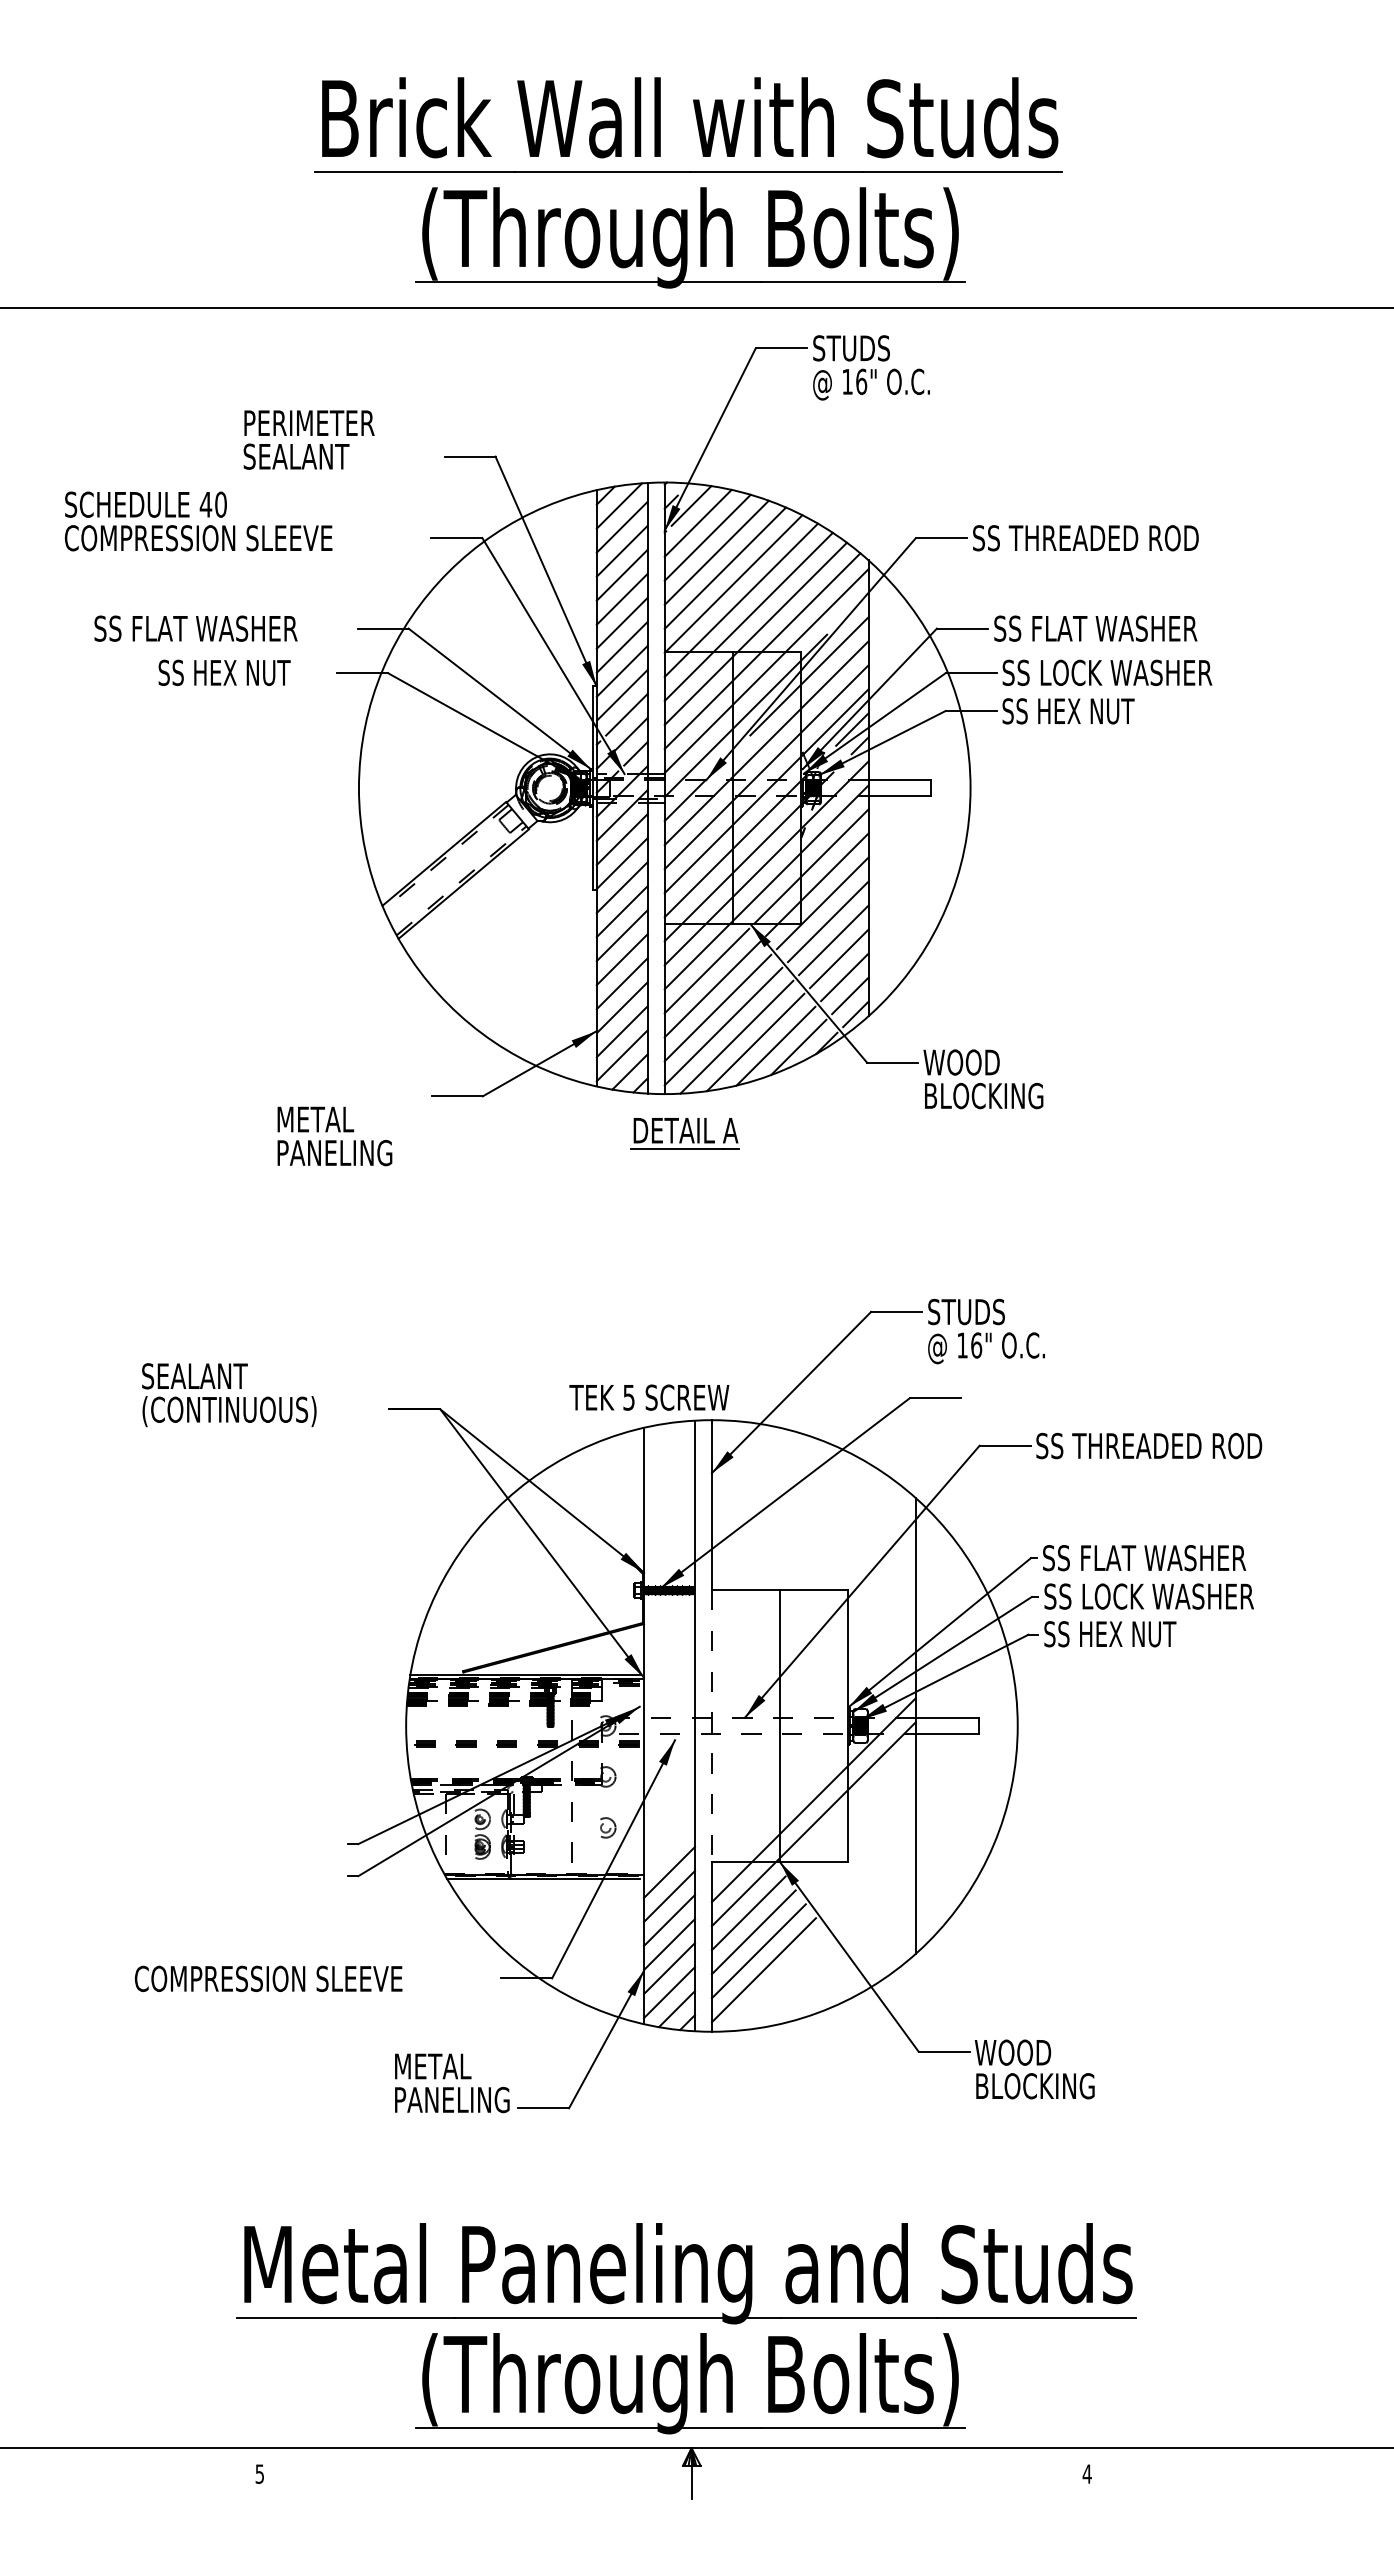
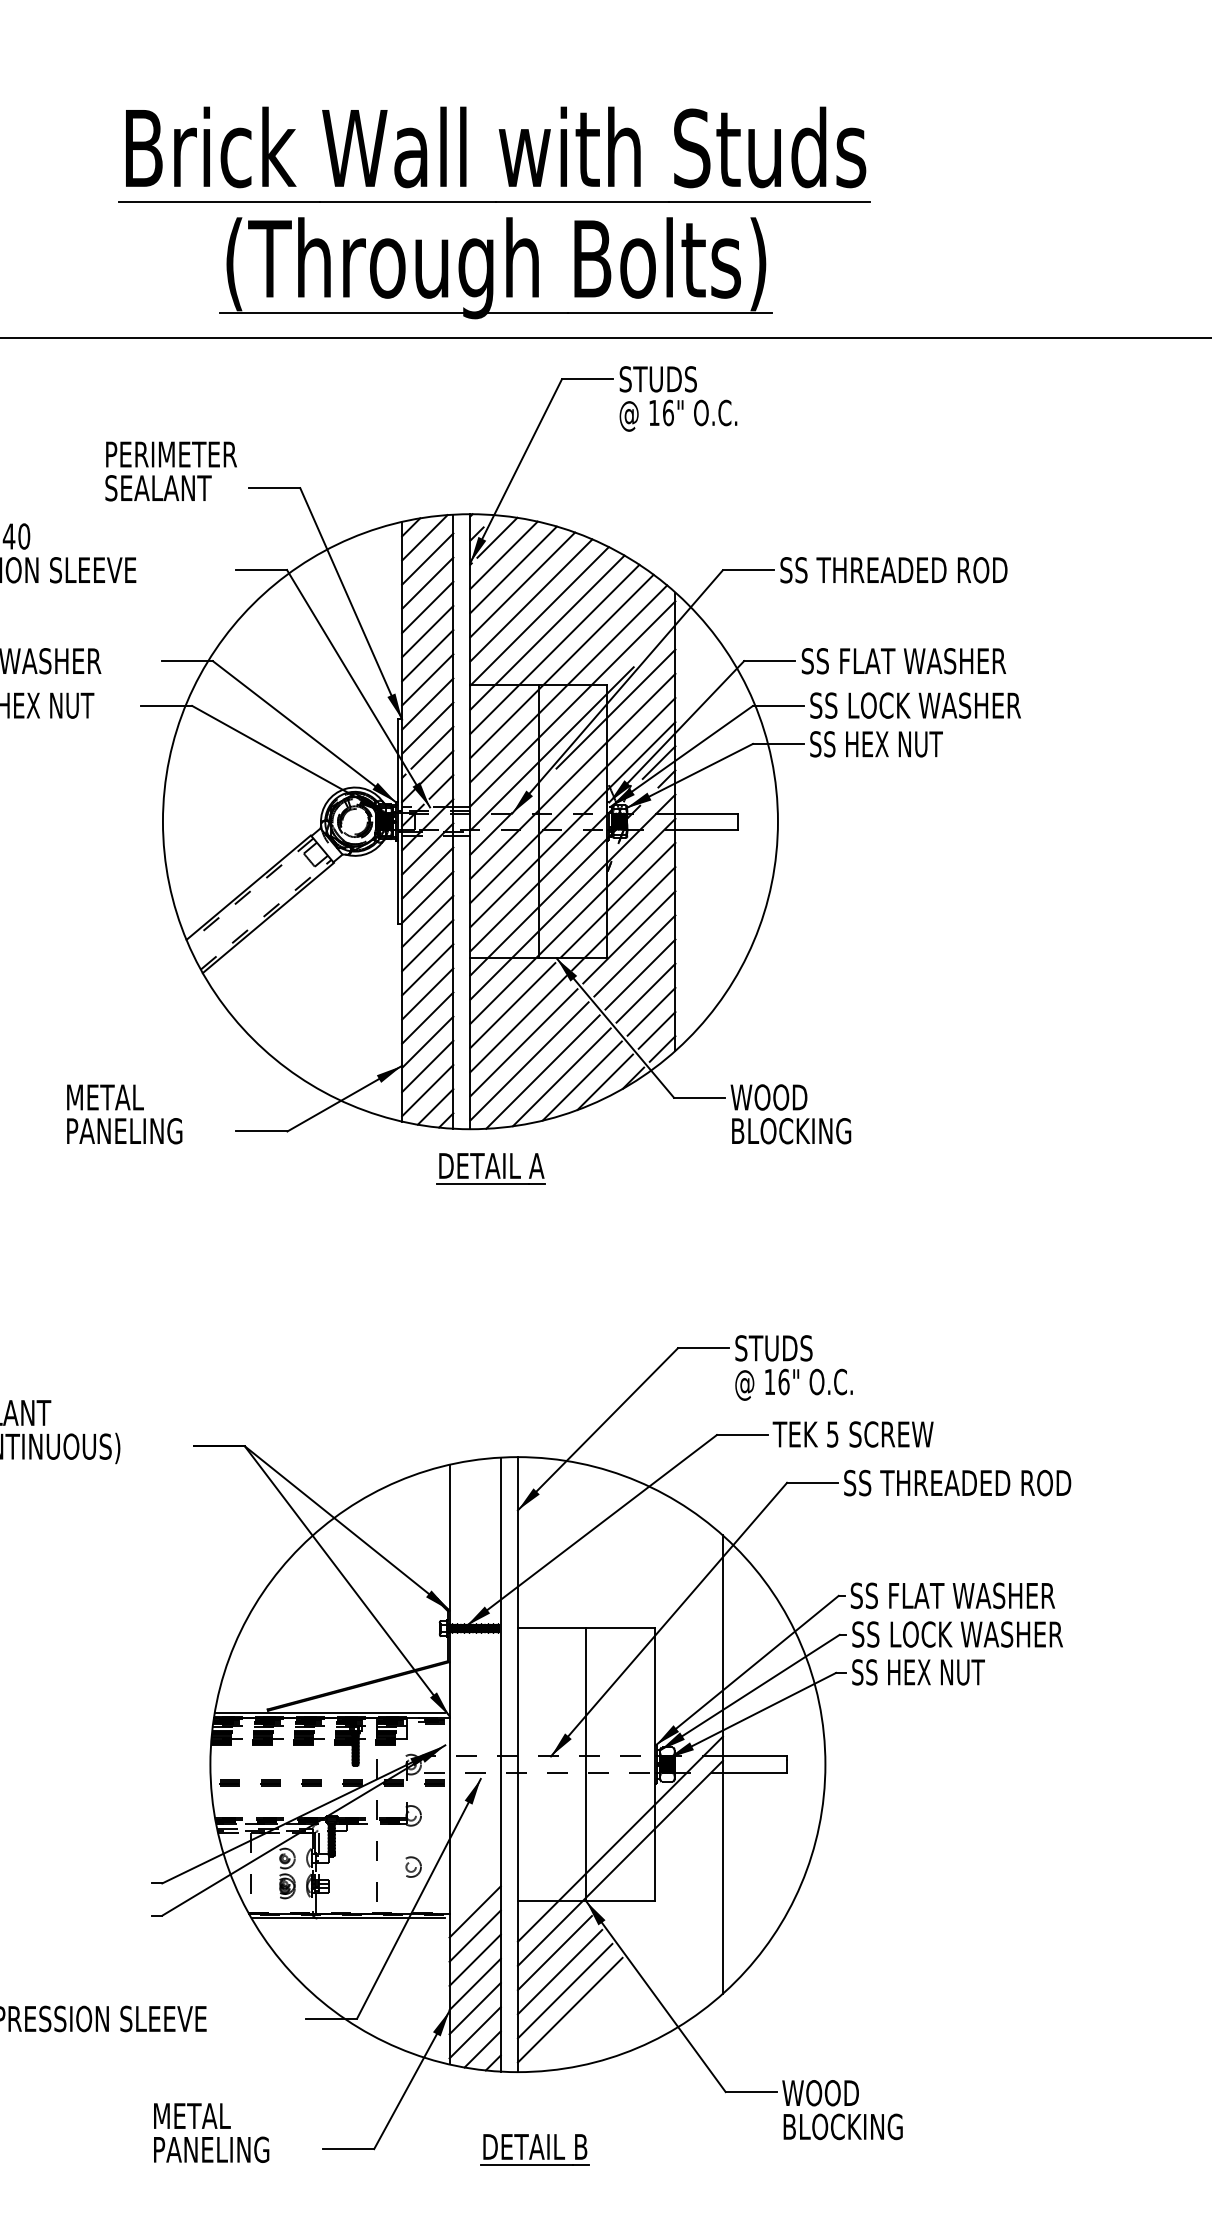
text: (308, 439) -> (170, 470), moved
text: (334, 1136) -> (124, 1114), moved
text: (649, 1397) -> (853, 1434), moved
line: (711, 1725) -> (517, 1764), dashed -> solid
text: (452, 2083) -> (211, 2133), moved
part: (728, 2108) -> (534, 2149), added

